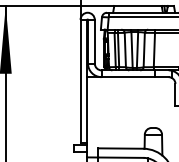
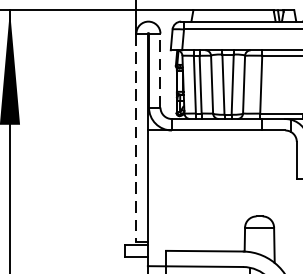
line: (94, 41) -> (159, 70), solid -> dashed
line: (80, 81) -> (136, 137), solid -> dashed

